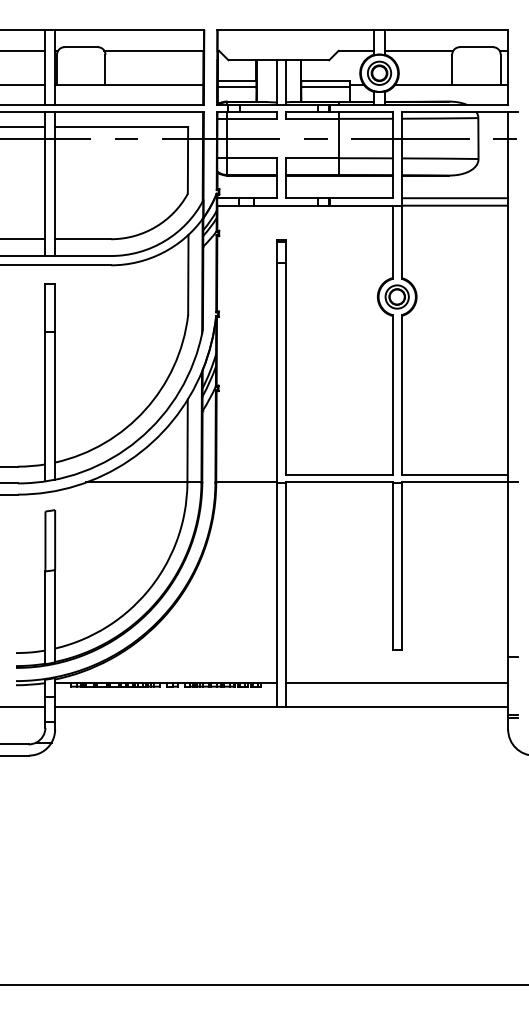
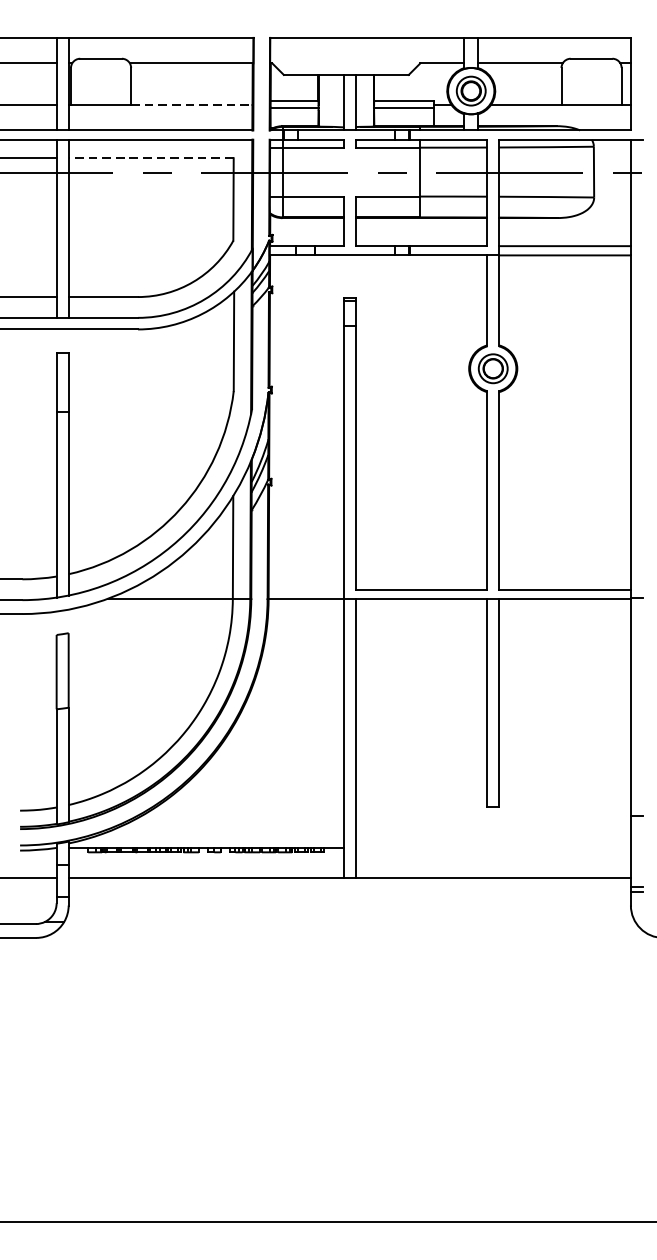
line: (154, 84) -> (191, 105), solid -> dashed
line: (121, 127) -> (151, 158), solid -> dashed
line: (397, 682) -> (493, 847), removed

